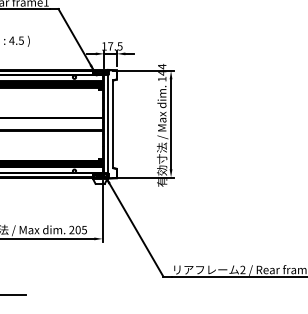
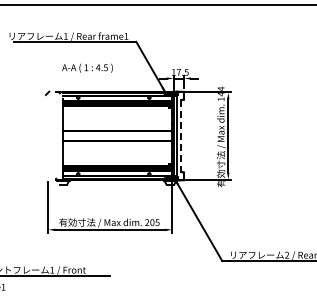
line: (113, 124) -> (181, 136), solid -> dashed

